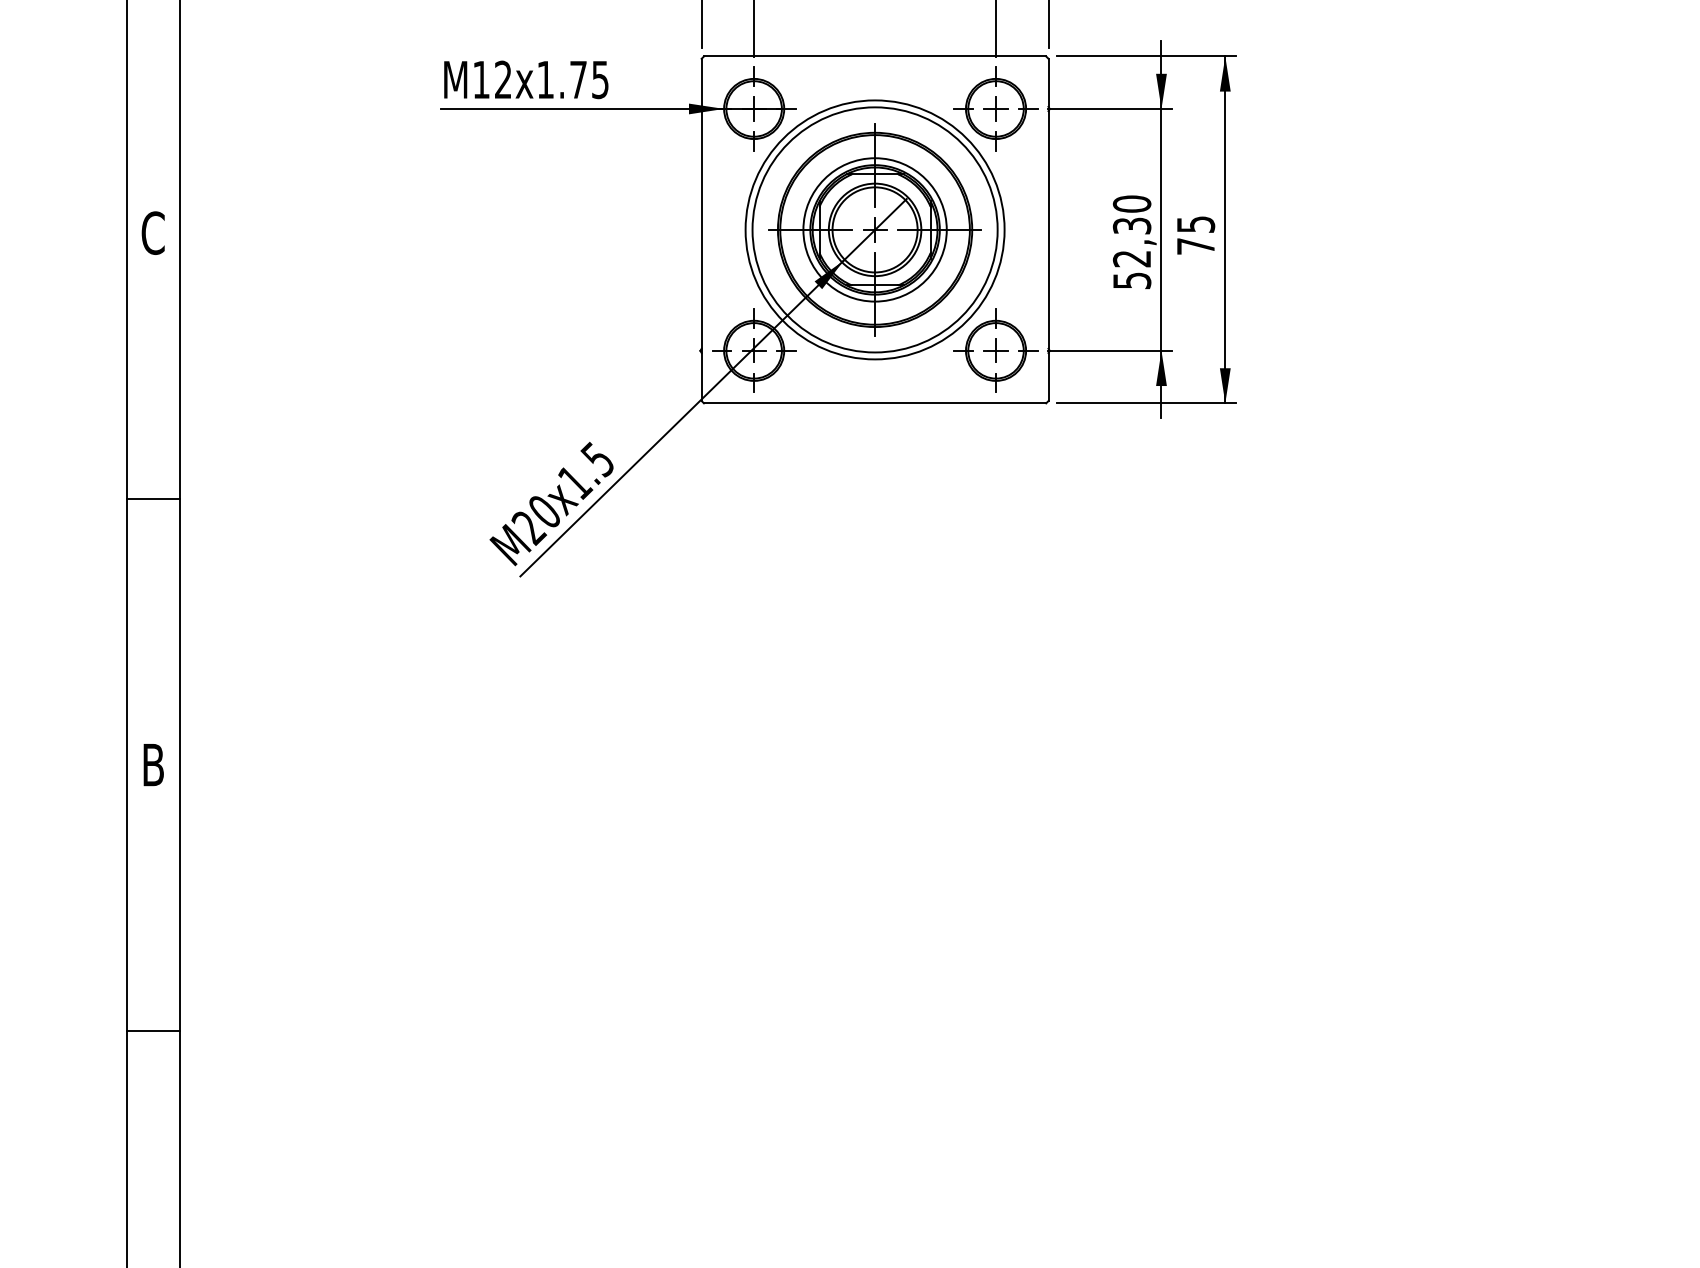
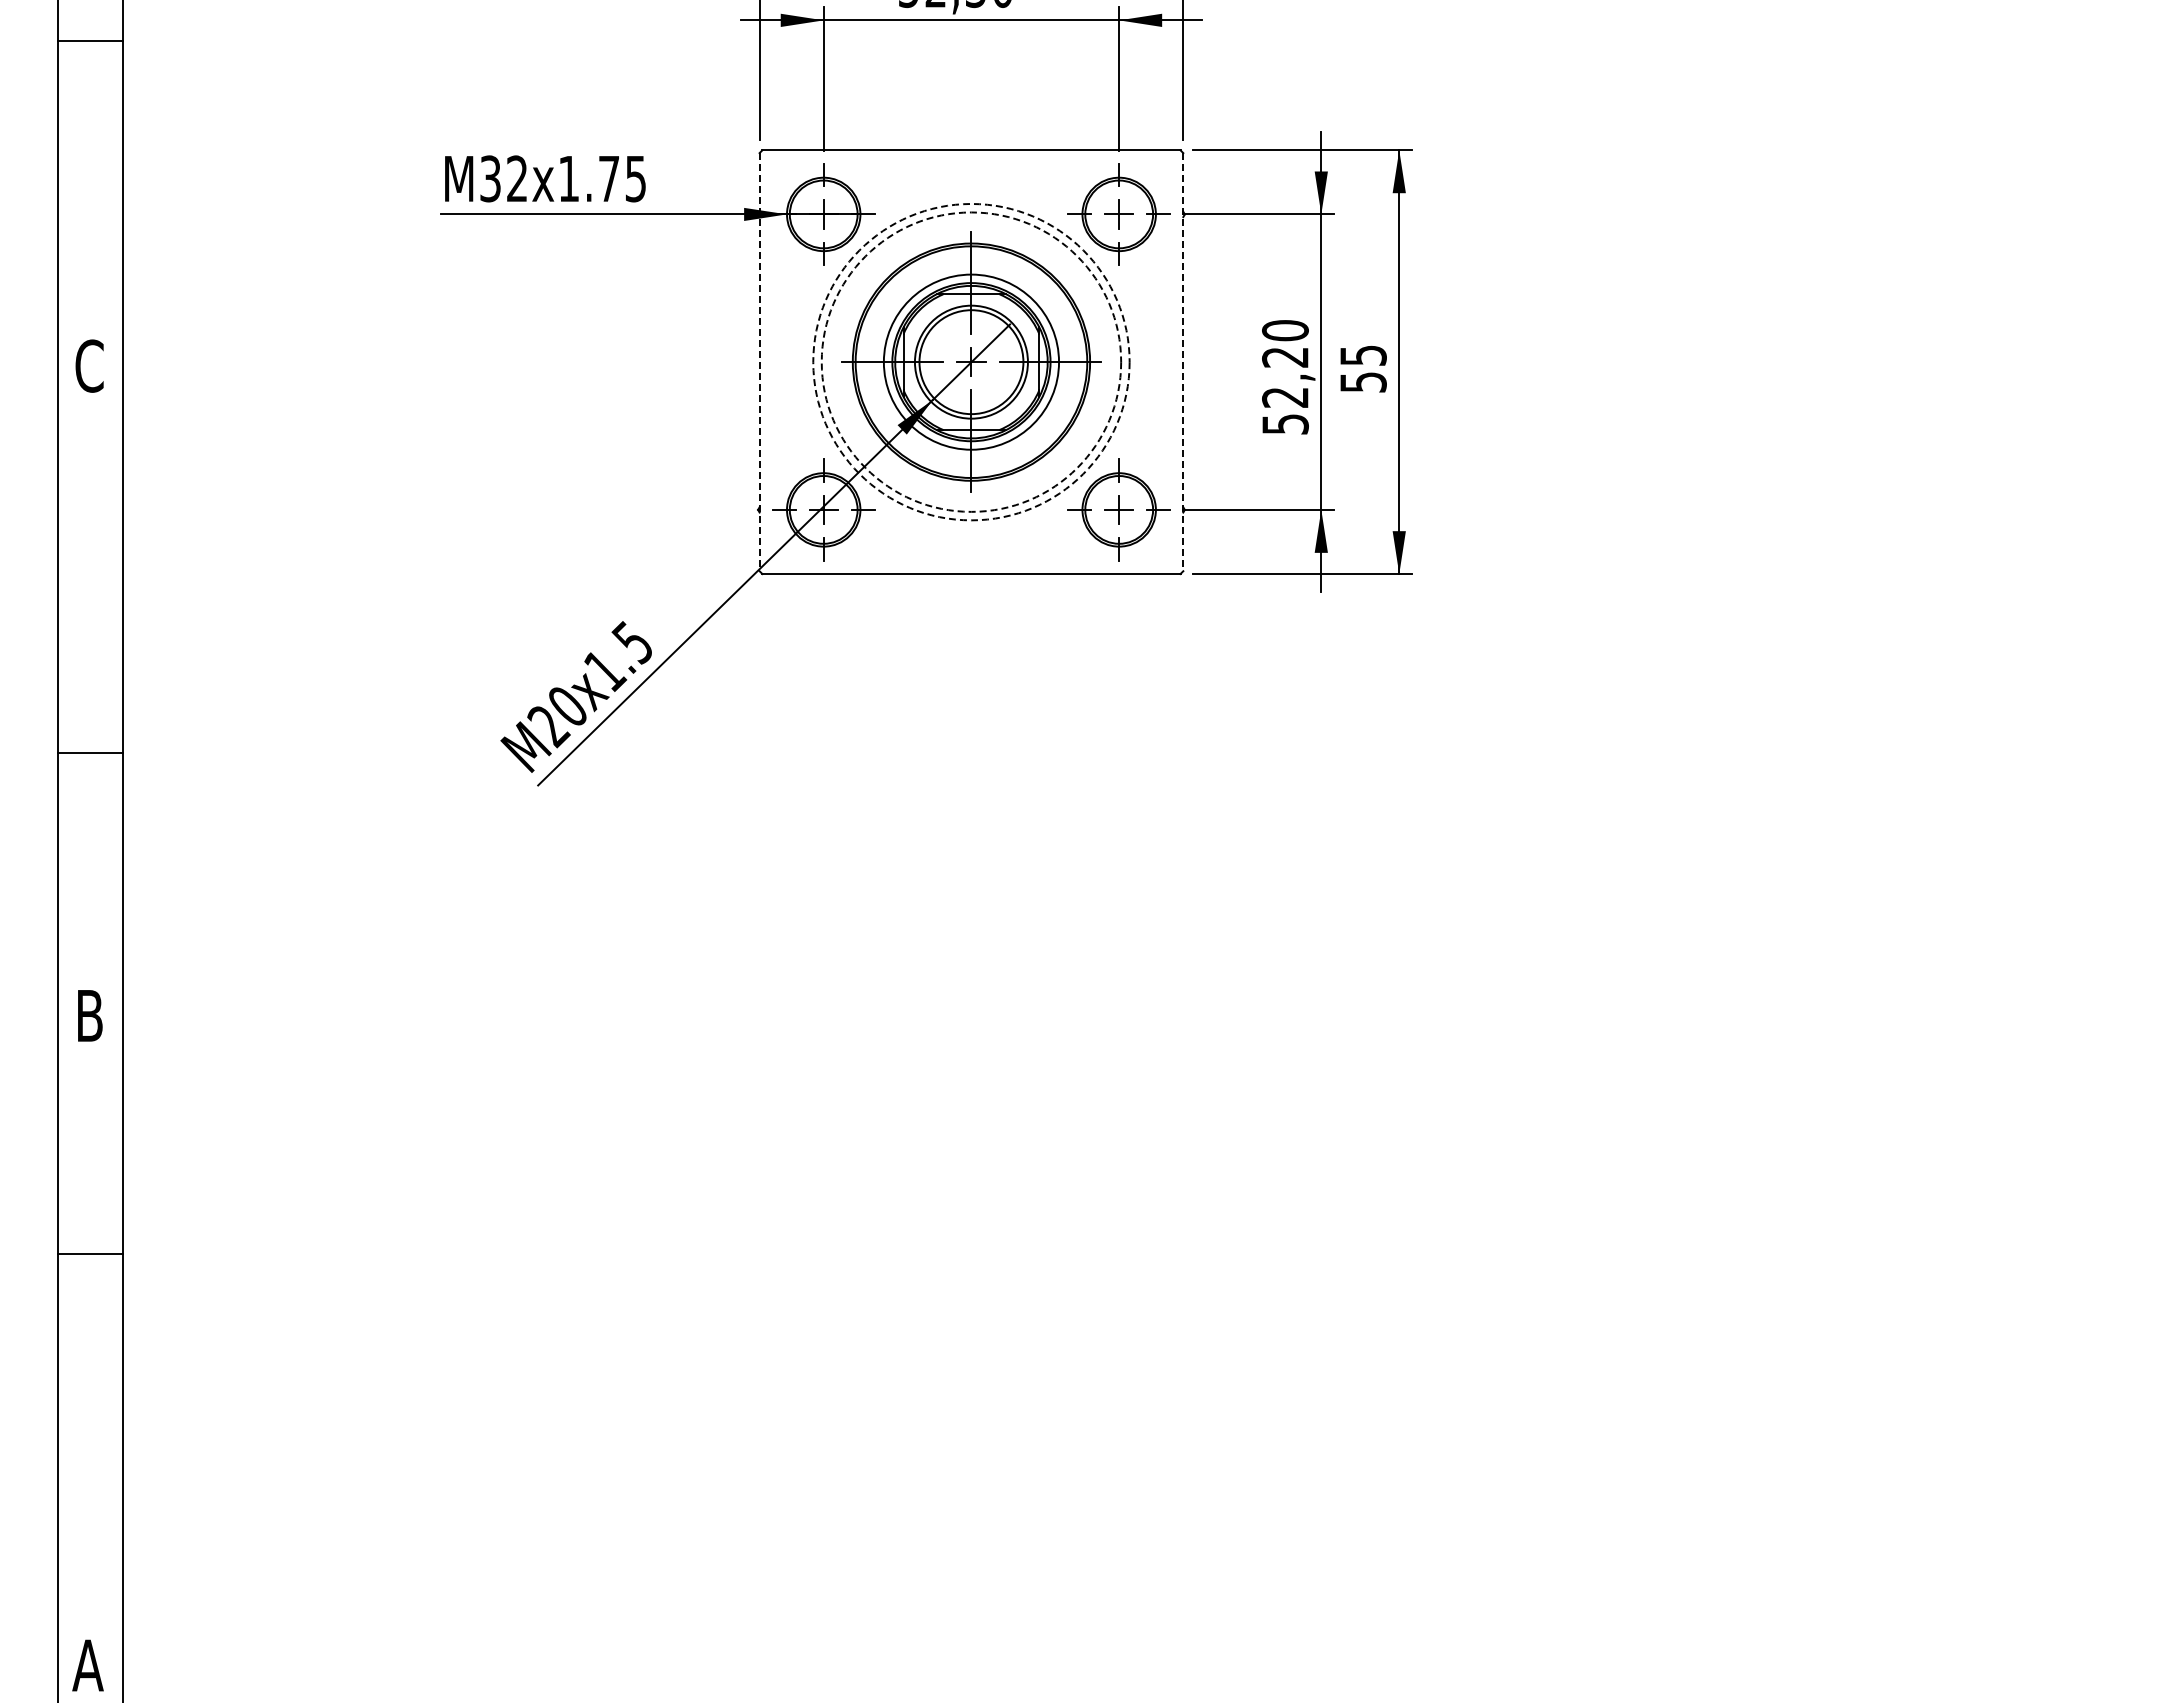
text: (481, 79) -> (490, 178), M12x1.75 -> M32x1.75
text: (1132, 226) -> (1285, 357), 52,30 -> 52,20
circle: (875, 229) -> (971, 361), solid -> dashed
circle: (875, 229) -> (971, 361), solid -> dashed
line: (701, 230) -> (759, 362), solid -> dashed
line: (1048, 230) -> (1183, 362), solid -> dashed
text: (1196, 246) -> (1363, 382), 75 -> 55
line: (153, 498) -> (89, 752), moved
line: (153, 1030) -> (89, 1253), moved

